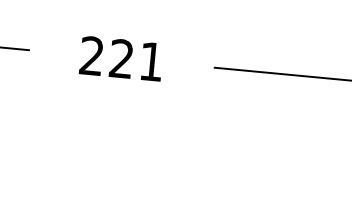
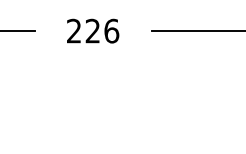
text: (151, 60) -> (111, 30), 221 -> 226

